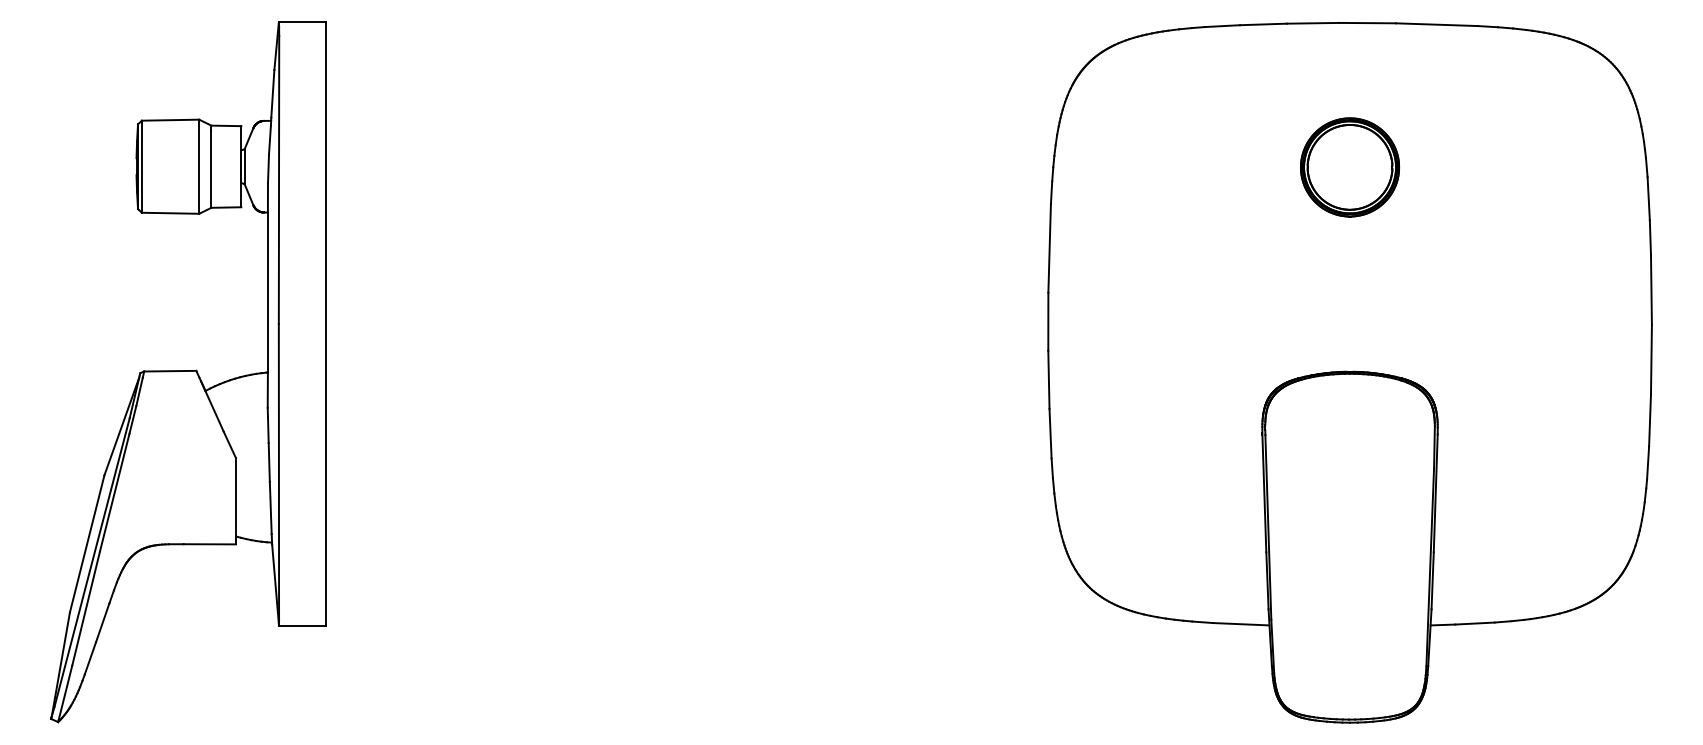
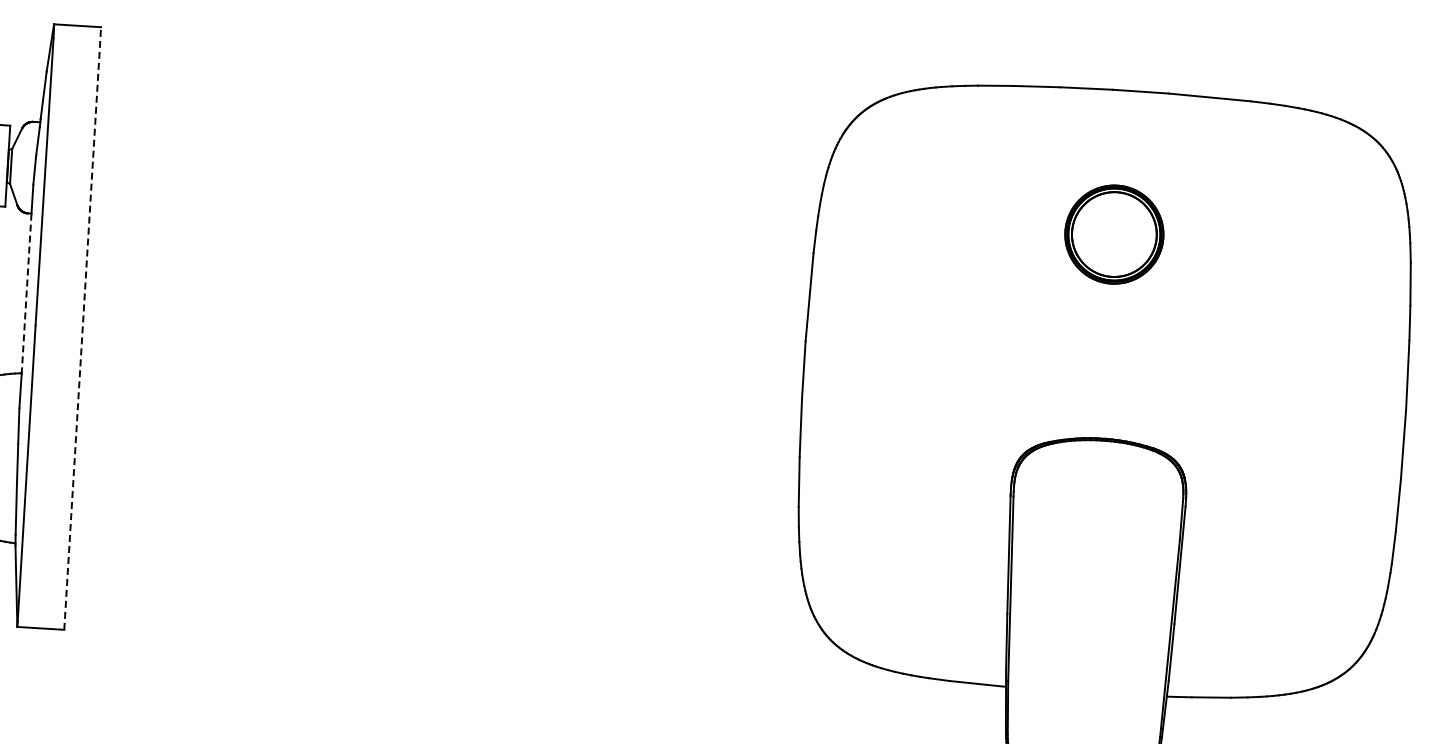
line: (267, 292) -> (26, 293), solid -> dashed
line: (326, 324) -> (83, 328), solid -> dashed

